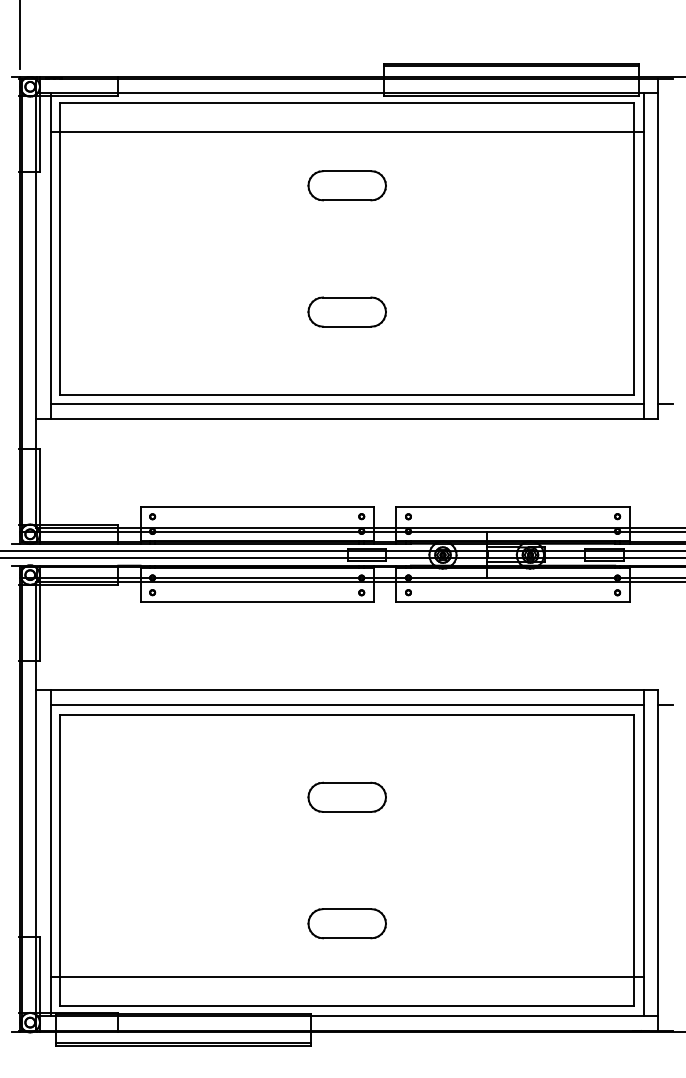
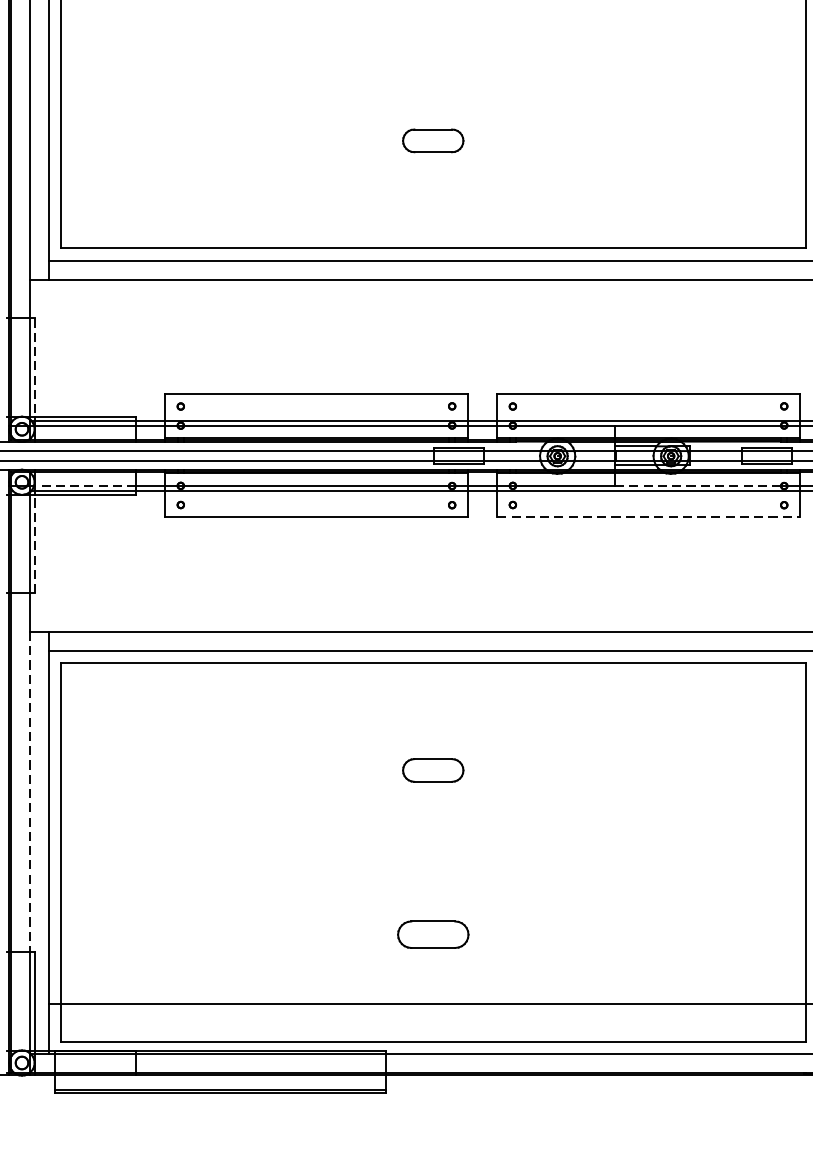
part: (346, 311) -> (432, 140), size x0.6
line: (40, 486) -> (35, 367), solid -> dashed
line: (78, 577) -> (84, 485), solid -> dashed
line: (550, 577) -> (697, 485), solid -> dashed
line: (513, 602) -> (649, 517), solid -> dashed
line: (40, 622) -> (35, 543), solid -> dashed
part: (346, 796) -> (432, 769), size x0.6
line: (36, 814) -> (30, 792), solid -> dashed
part: (346, 923) -> (432, 934), size x0.7

